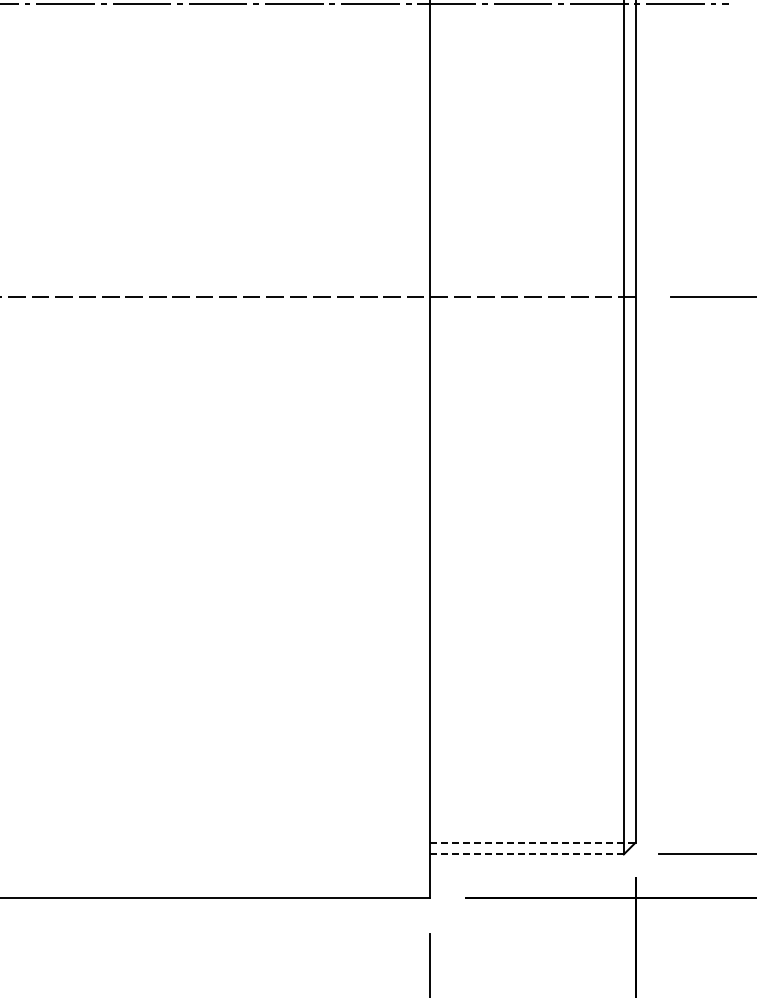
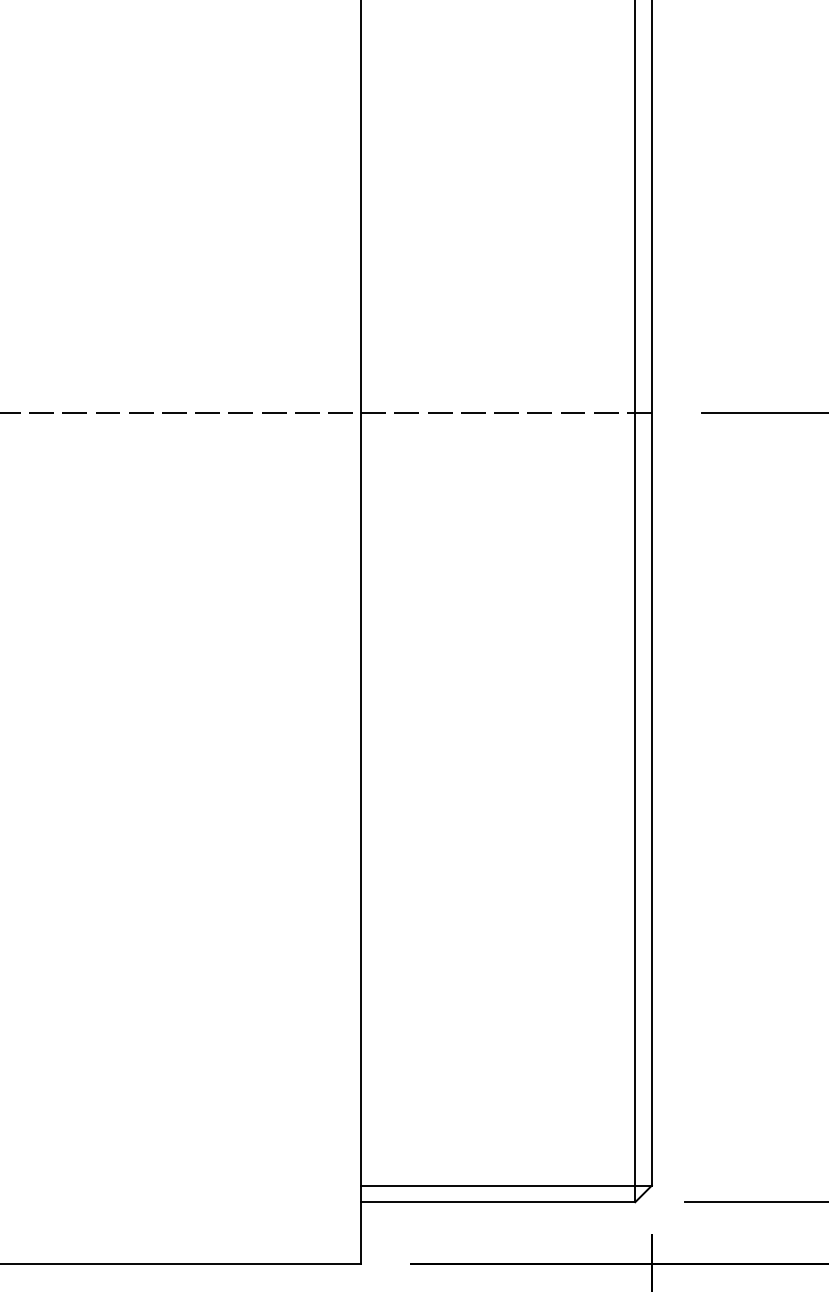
line: (532, 842) -> (505, 1185), dashed -> solid
line: (527, 854) -> (498, 1202), dashed -> solid

